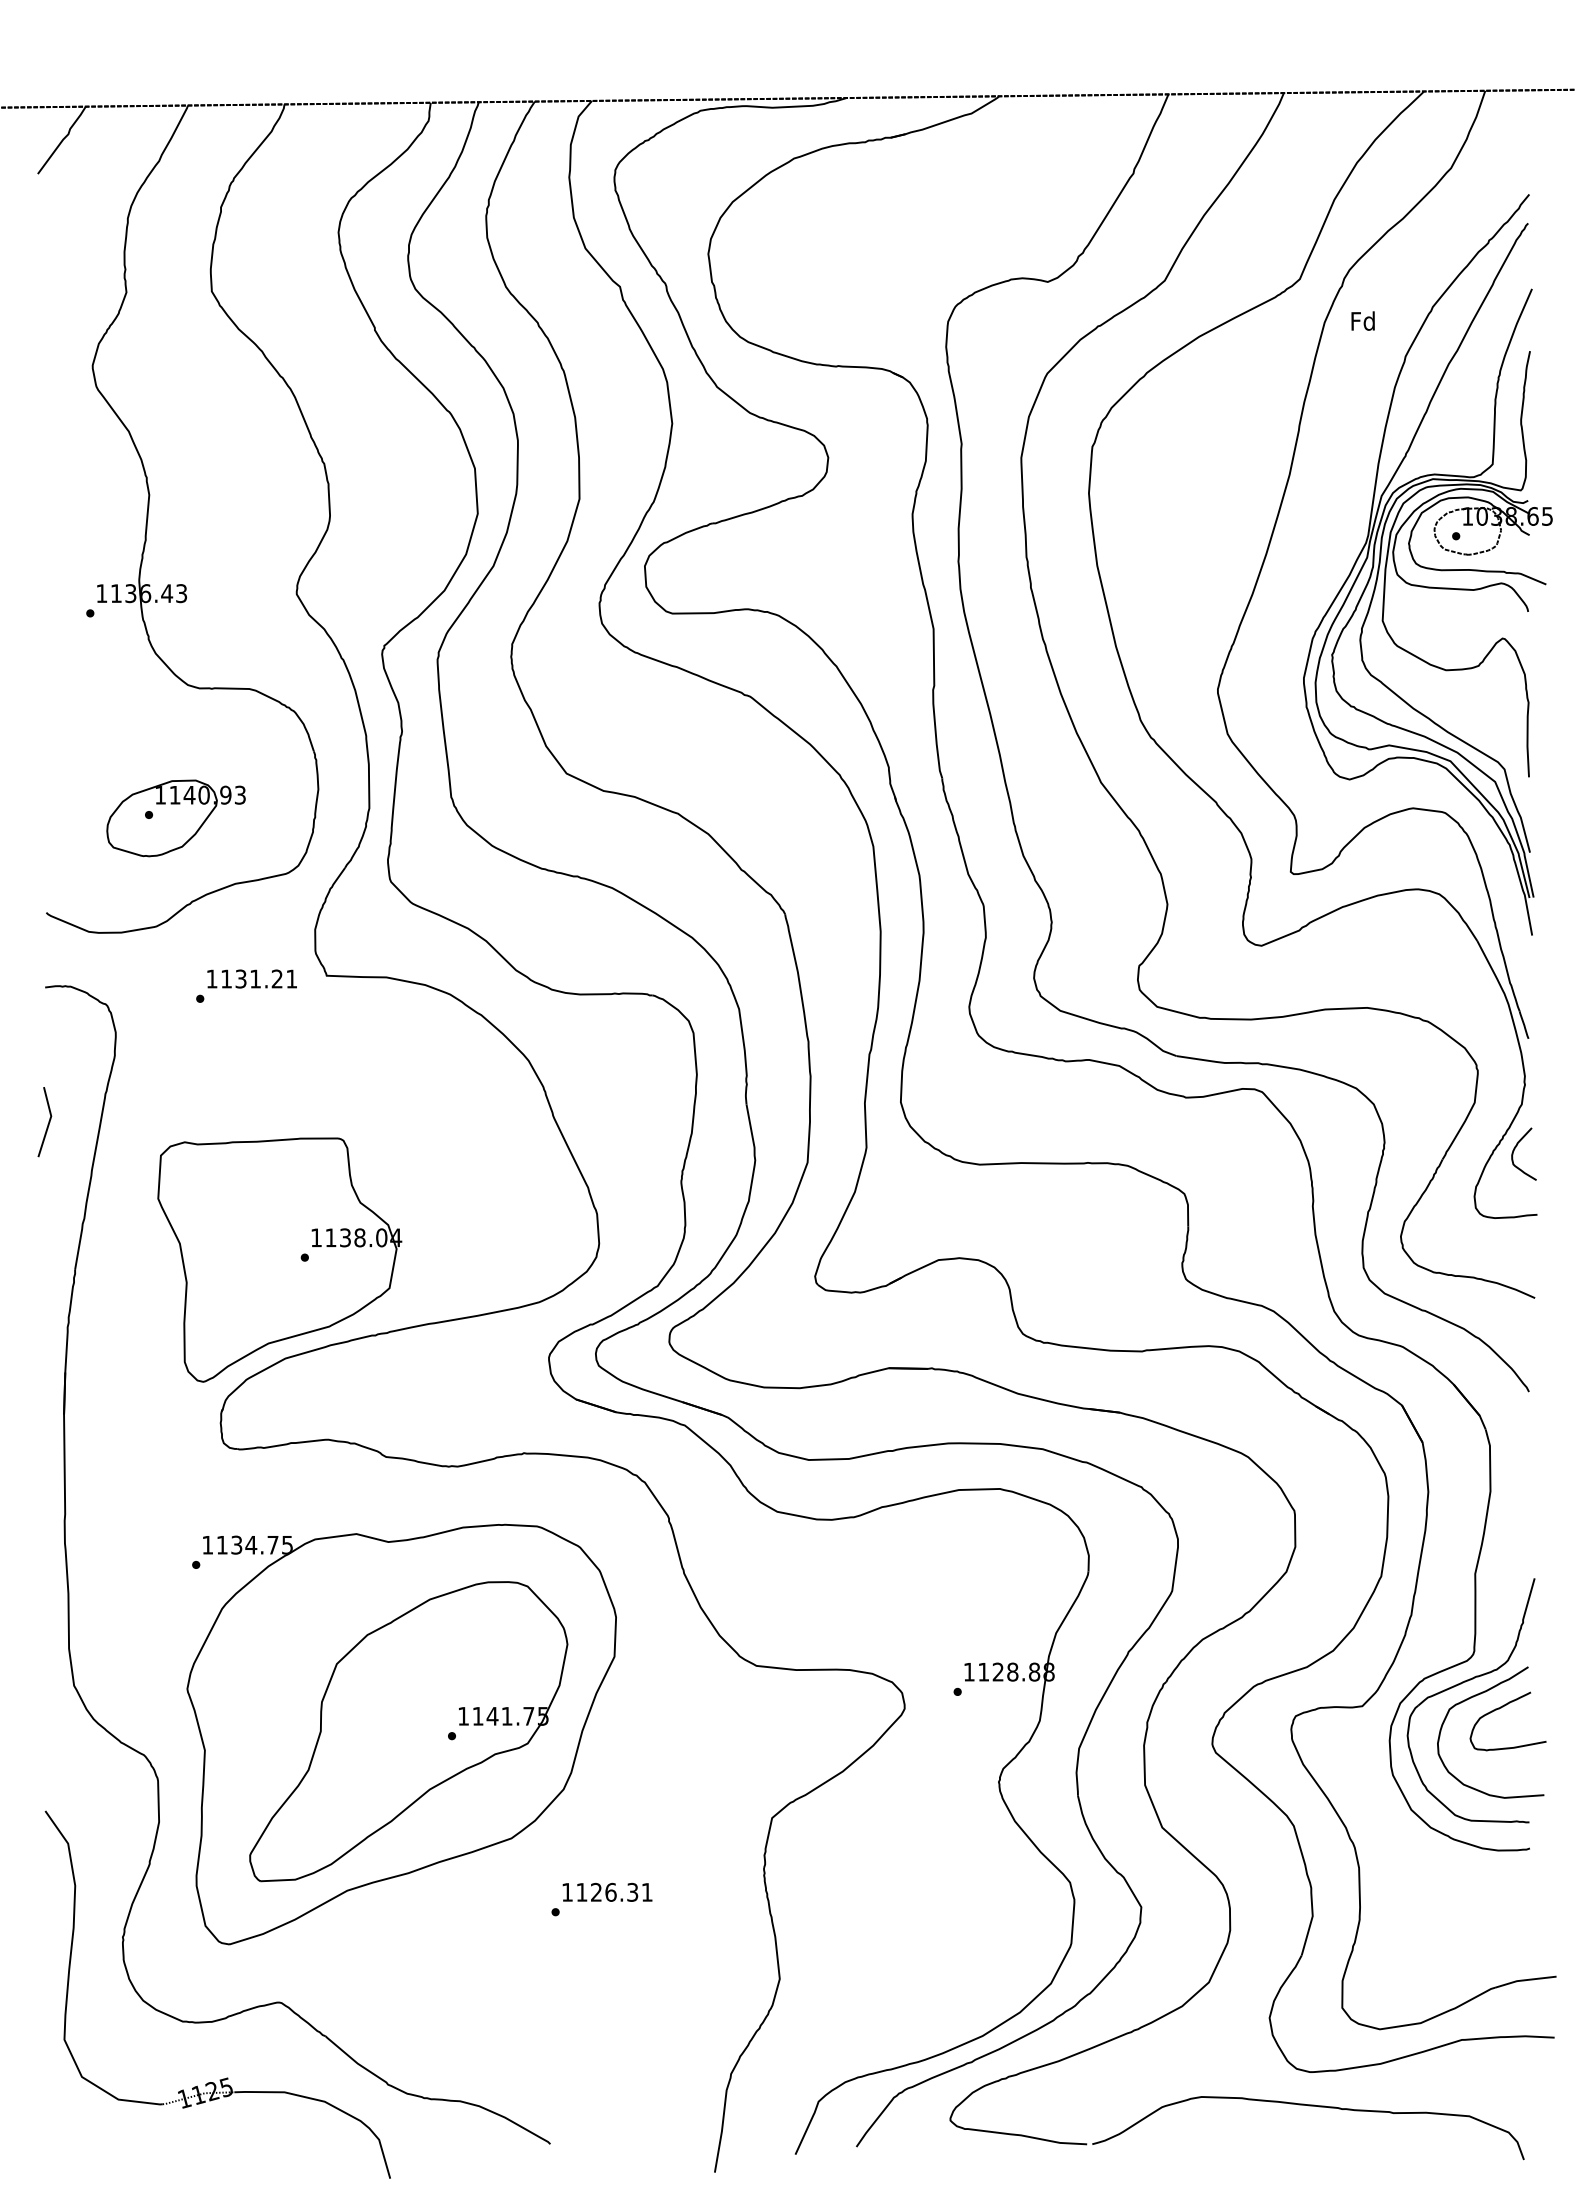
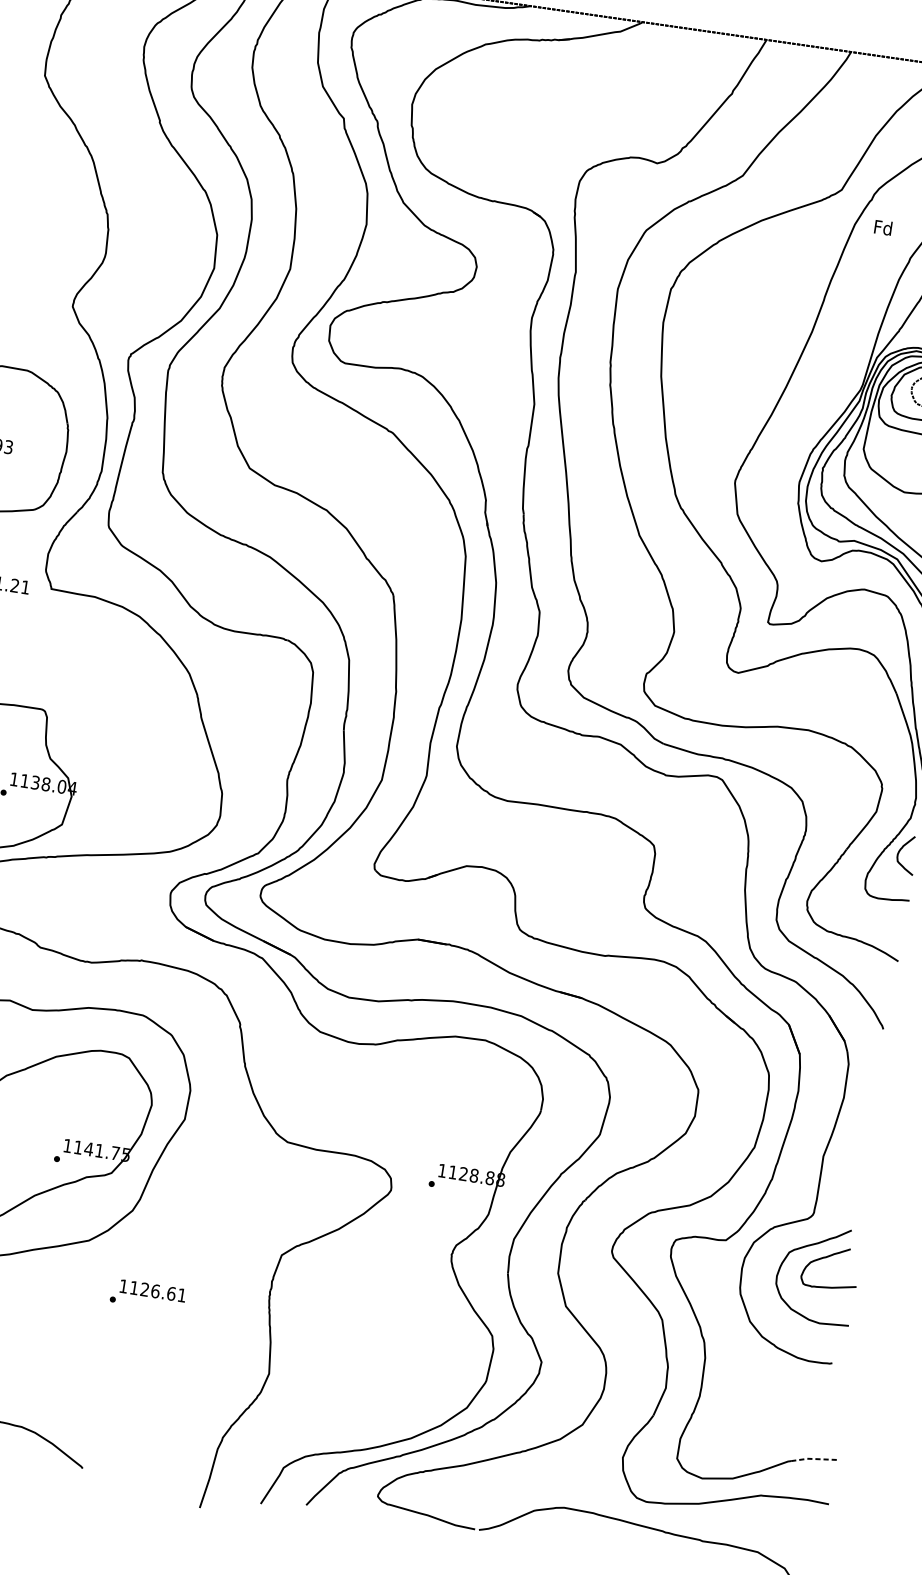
part: (1461, 1684) -> (800, 1235), removed
text: (632, 1891) -> (171, 1293), 1126.31 -> 1126.61
line: (1524, 1980) -> (813, 1459), solid -> dashed

